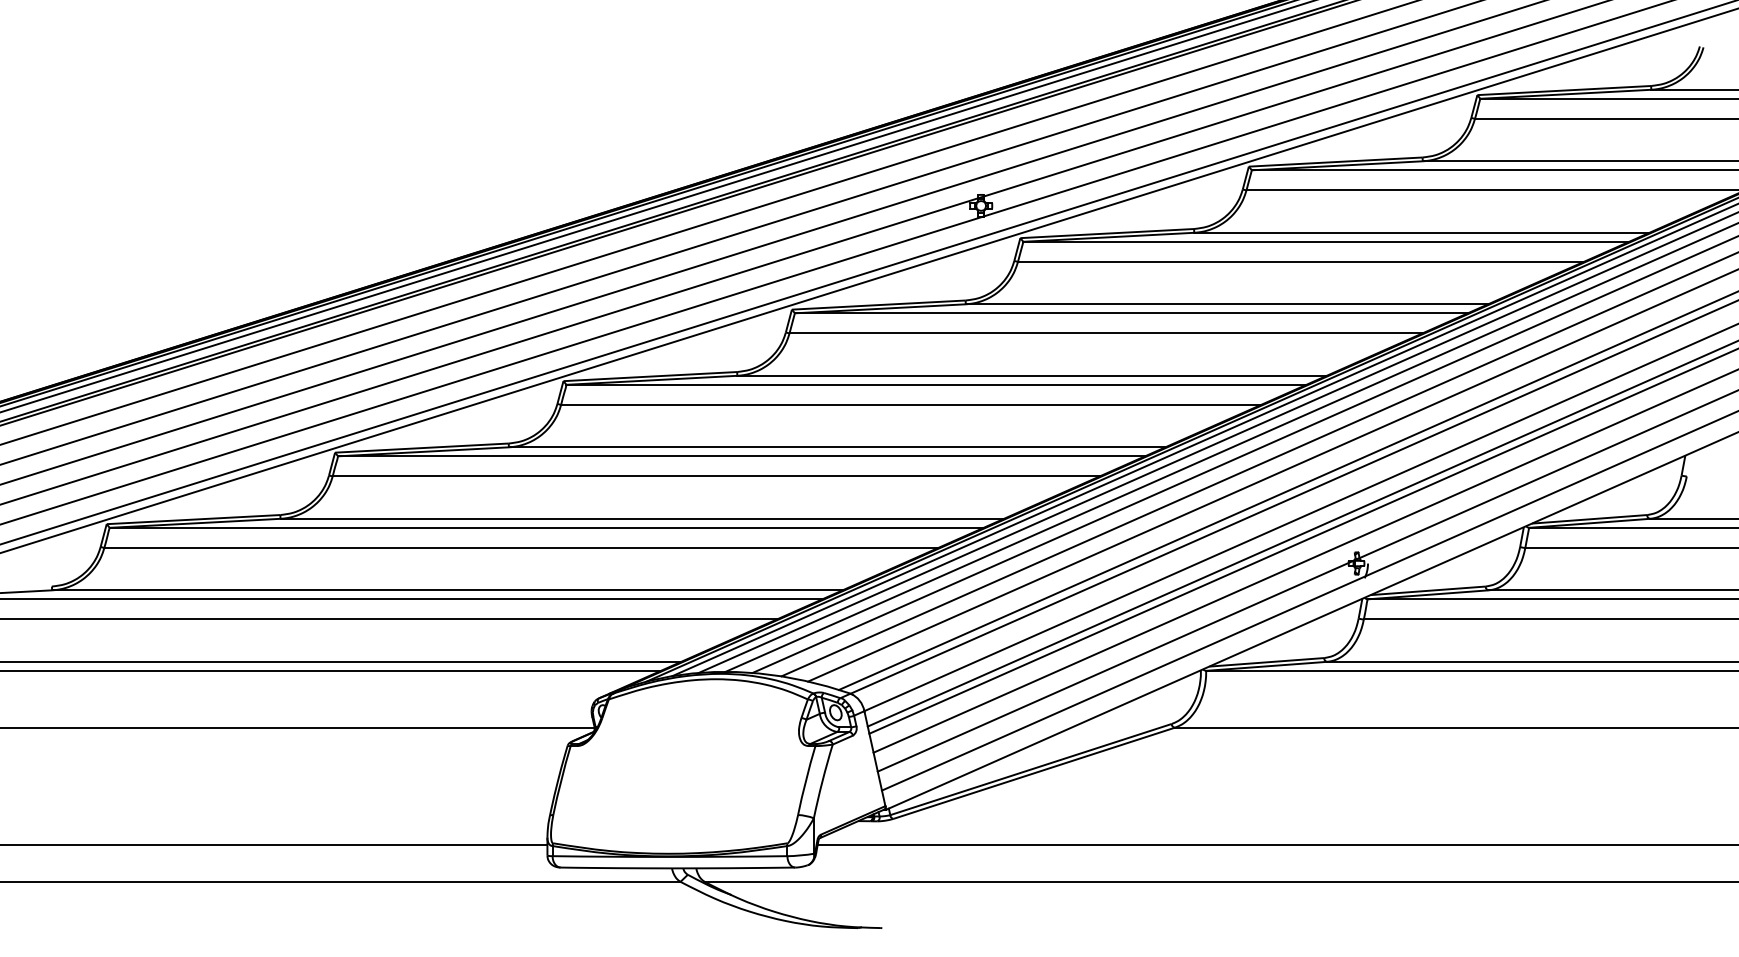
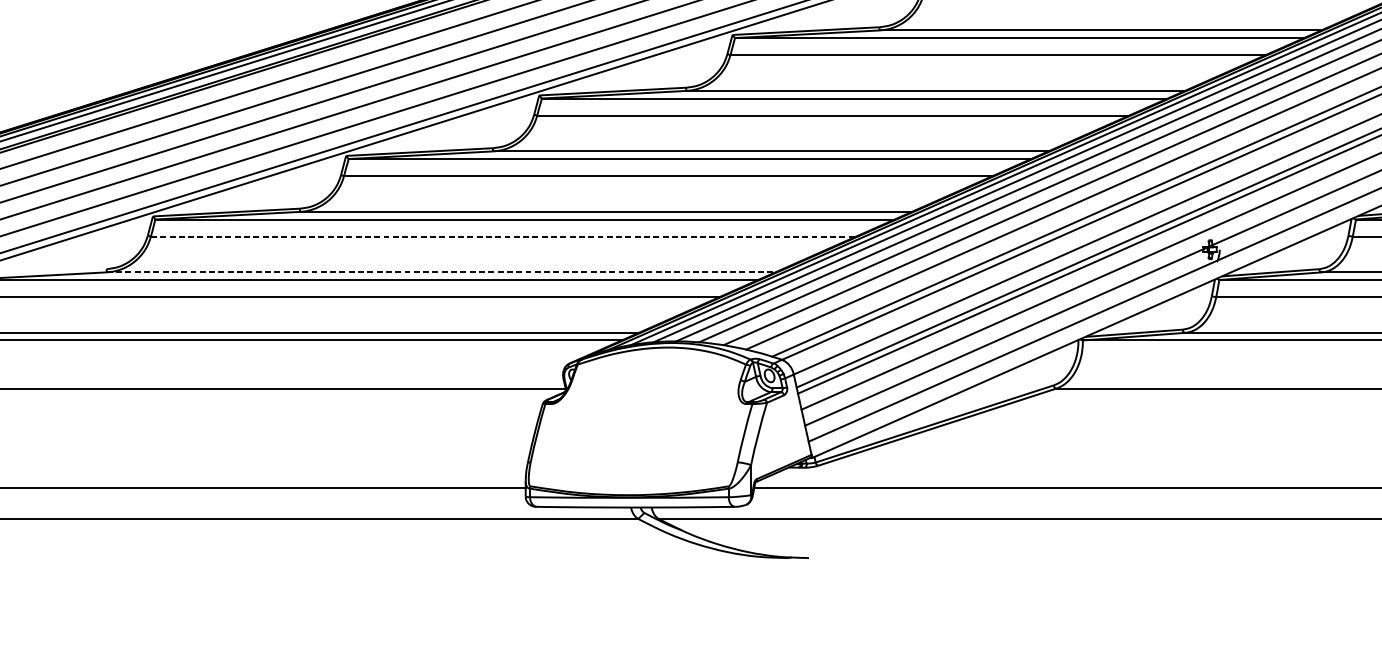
line: (521, 547) -> (503, 236), solid -> dashed
line: (447, 590) -> (441, 272), solid -> dashed

